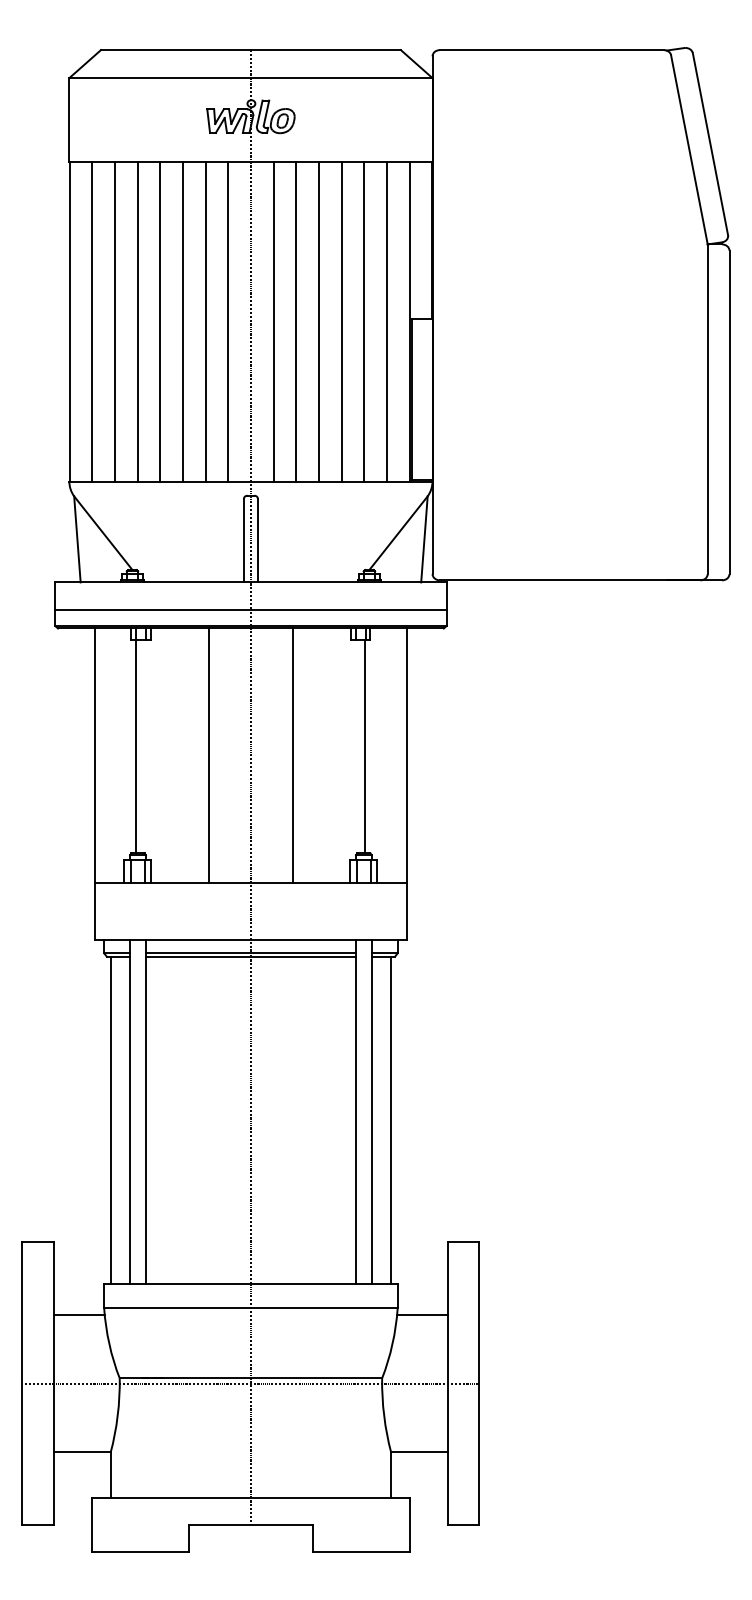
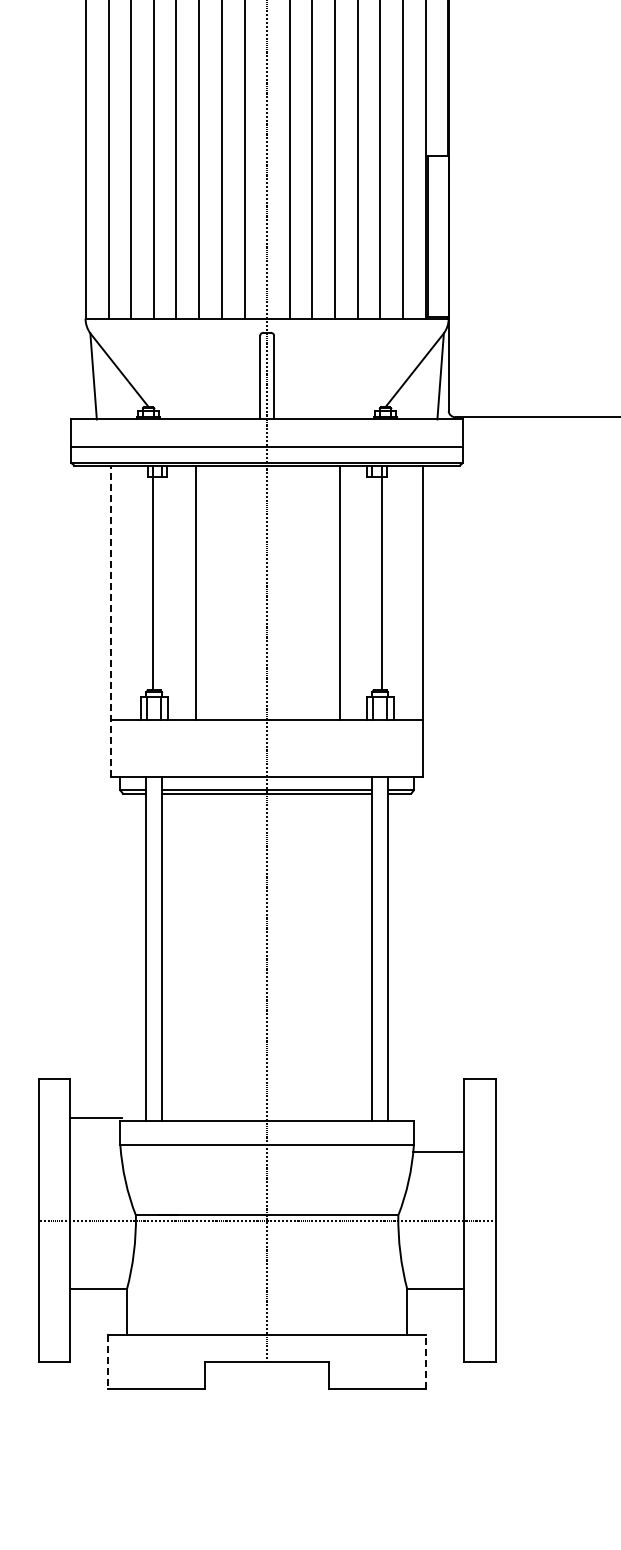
line: (208, 755) -> (195, 592), moved
line: (293, 755) -> (340, 592), moved
line: (95, 784) -> (111, 621), solid -> dashed
line: (110, 1119) -> (126, 956), removed
line: (391, 1119) -> (407, 956), removed
line: (79, 1314) -> (95, 1117), moved
line: (409, 1524) -> (425, 1361), solid -> dashed
line: (92, 1525) -> (108, 1362), solid -> dashed

